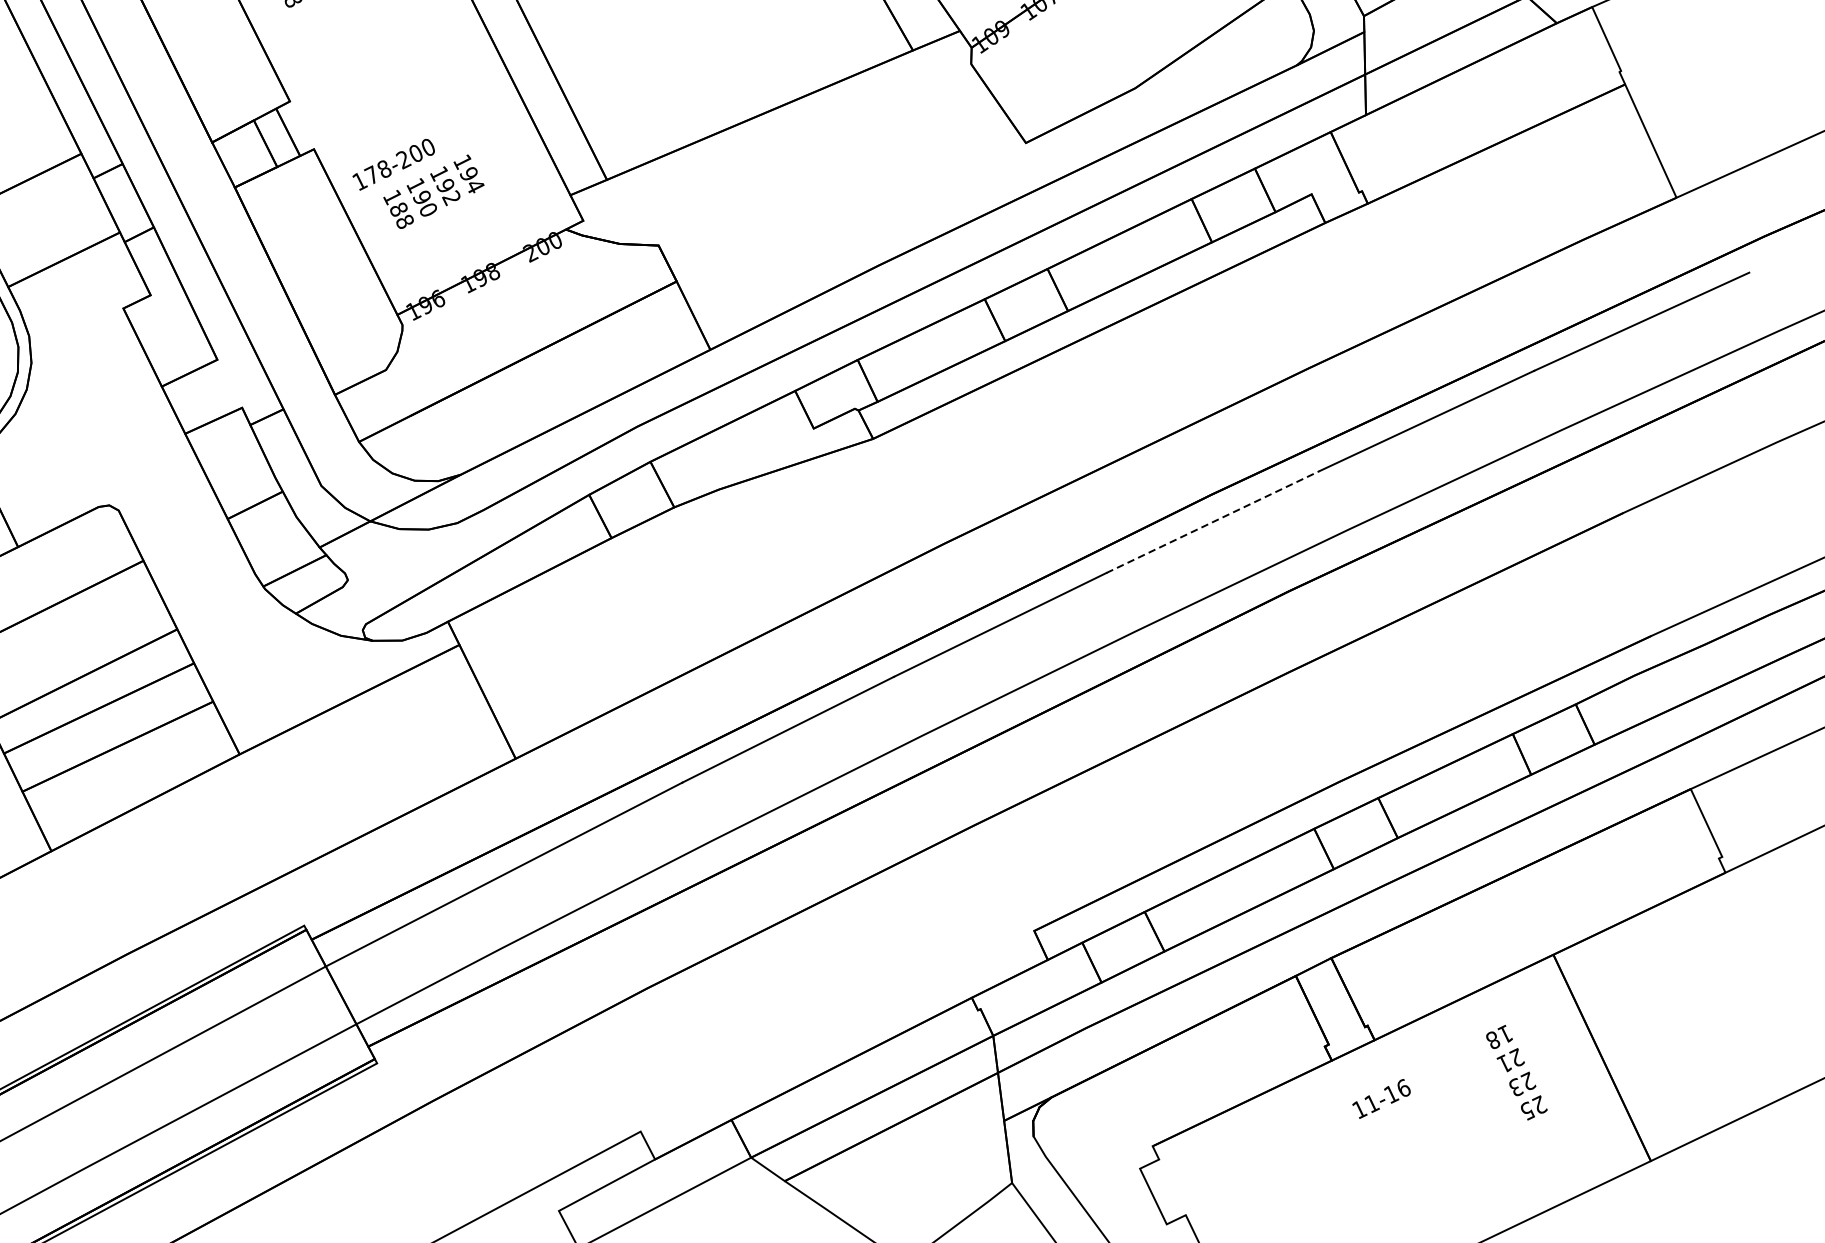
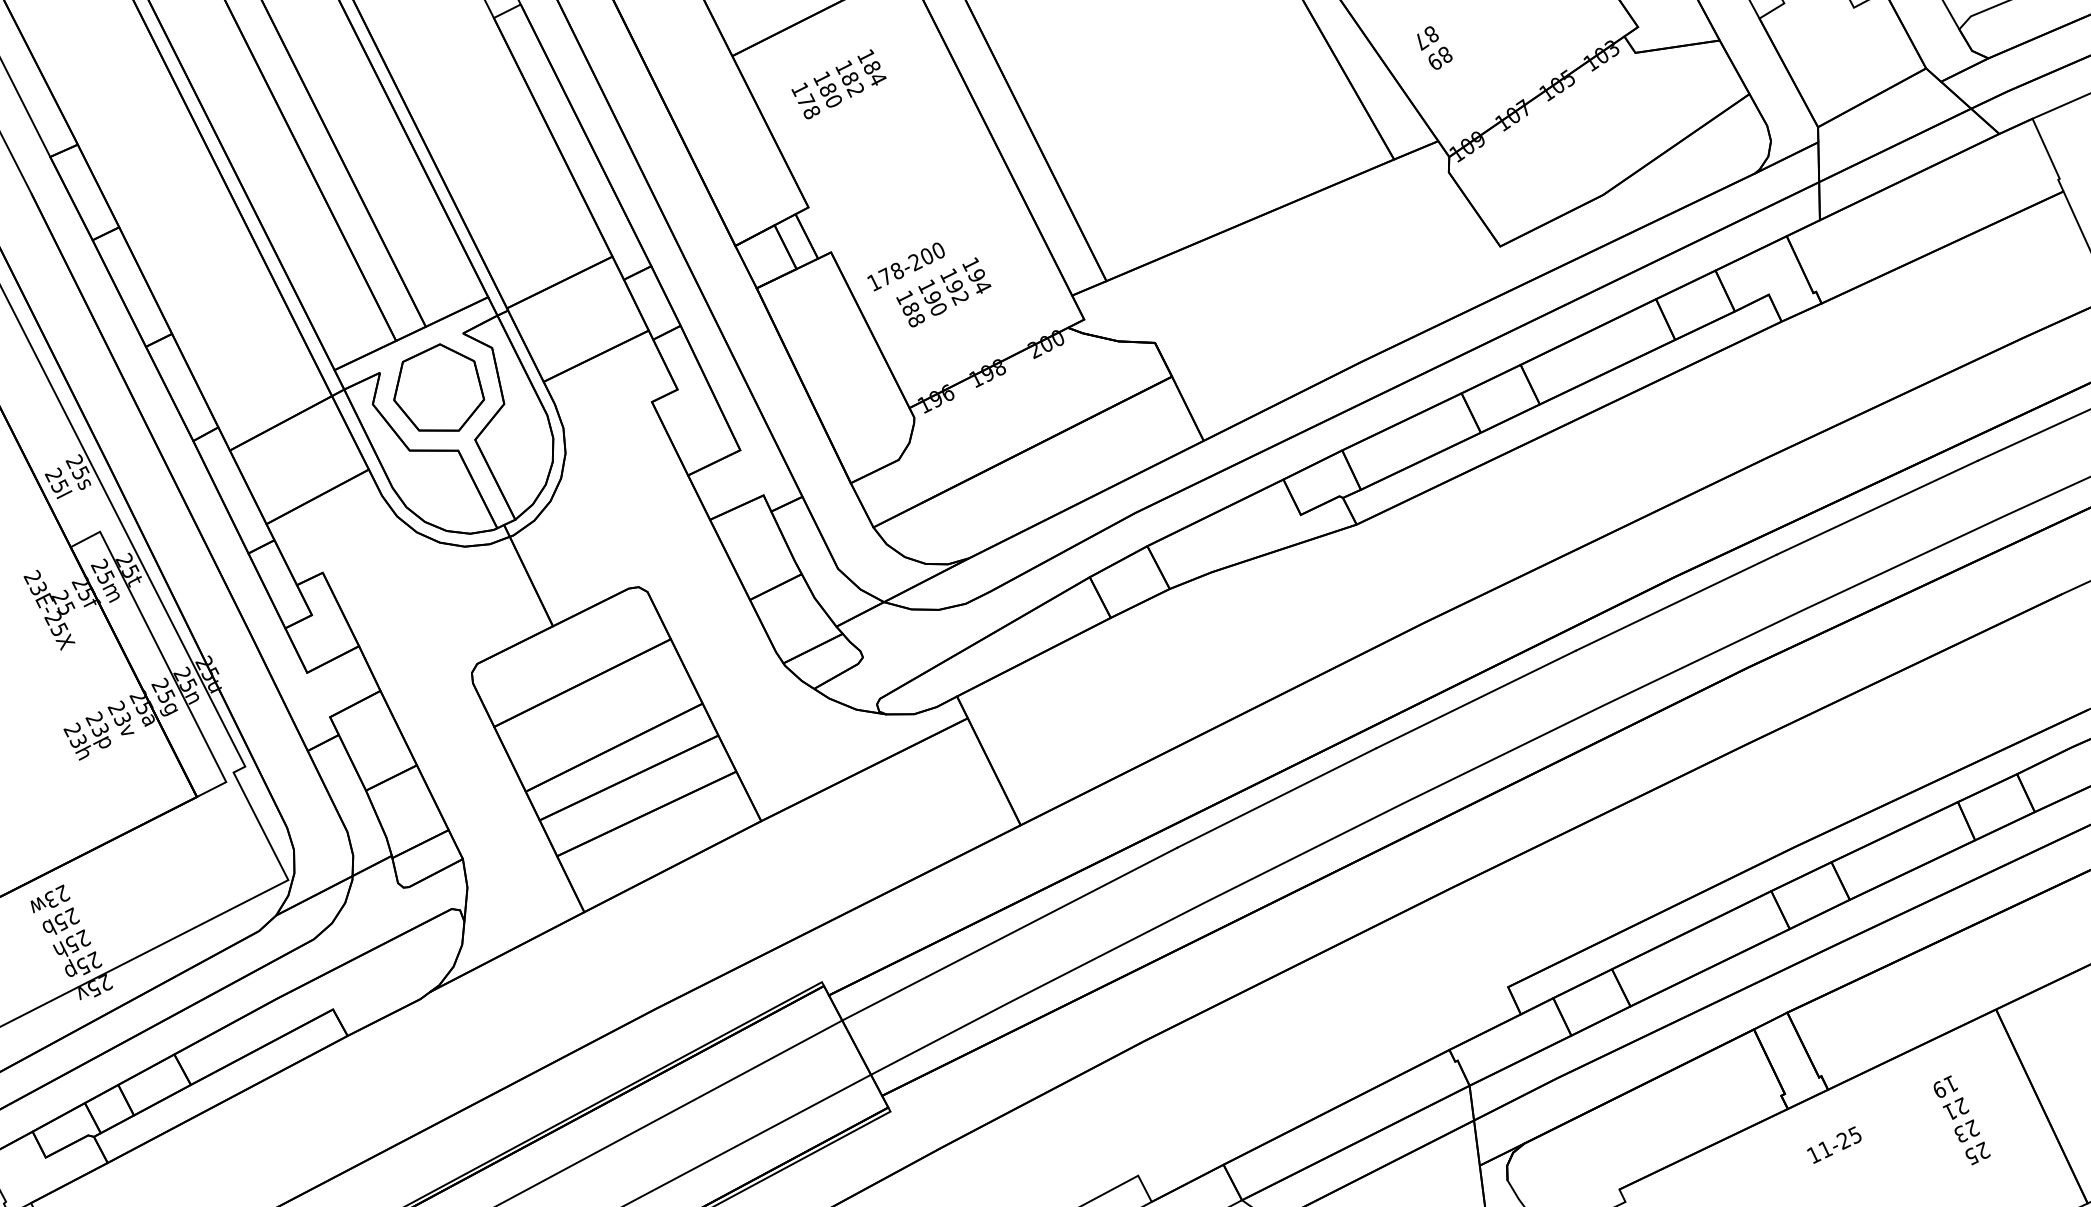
line: (1213, 521) -> (1676, 602), dashed -> solid
text: (1493, 1039) -> (1939, 1089), 18 -> 19
text: (1396, 1090) -> (1848, 1137), 11-16 -> 11-25

